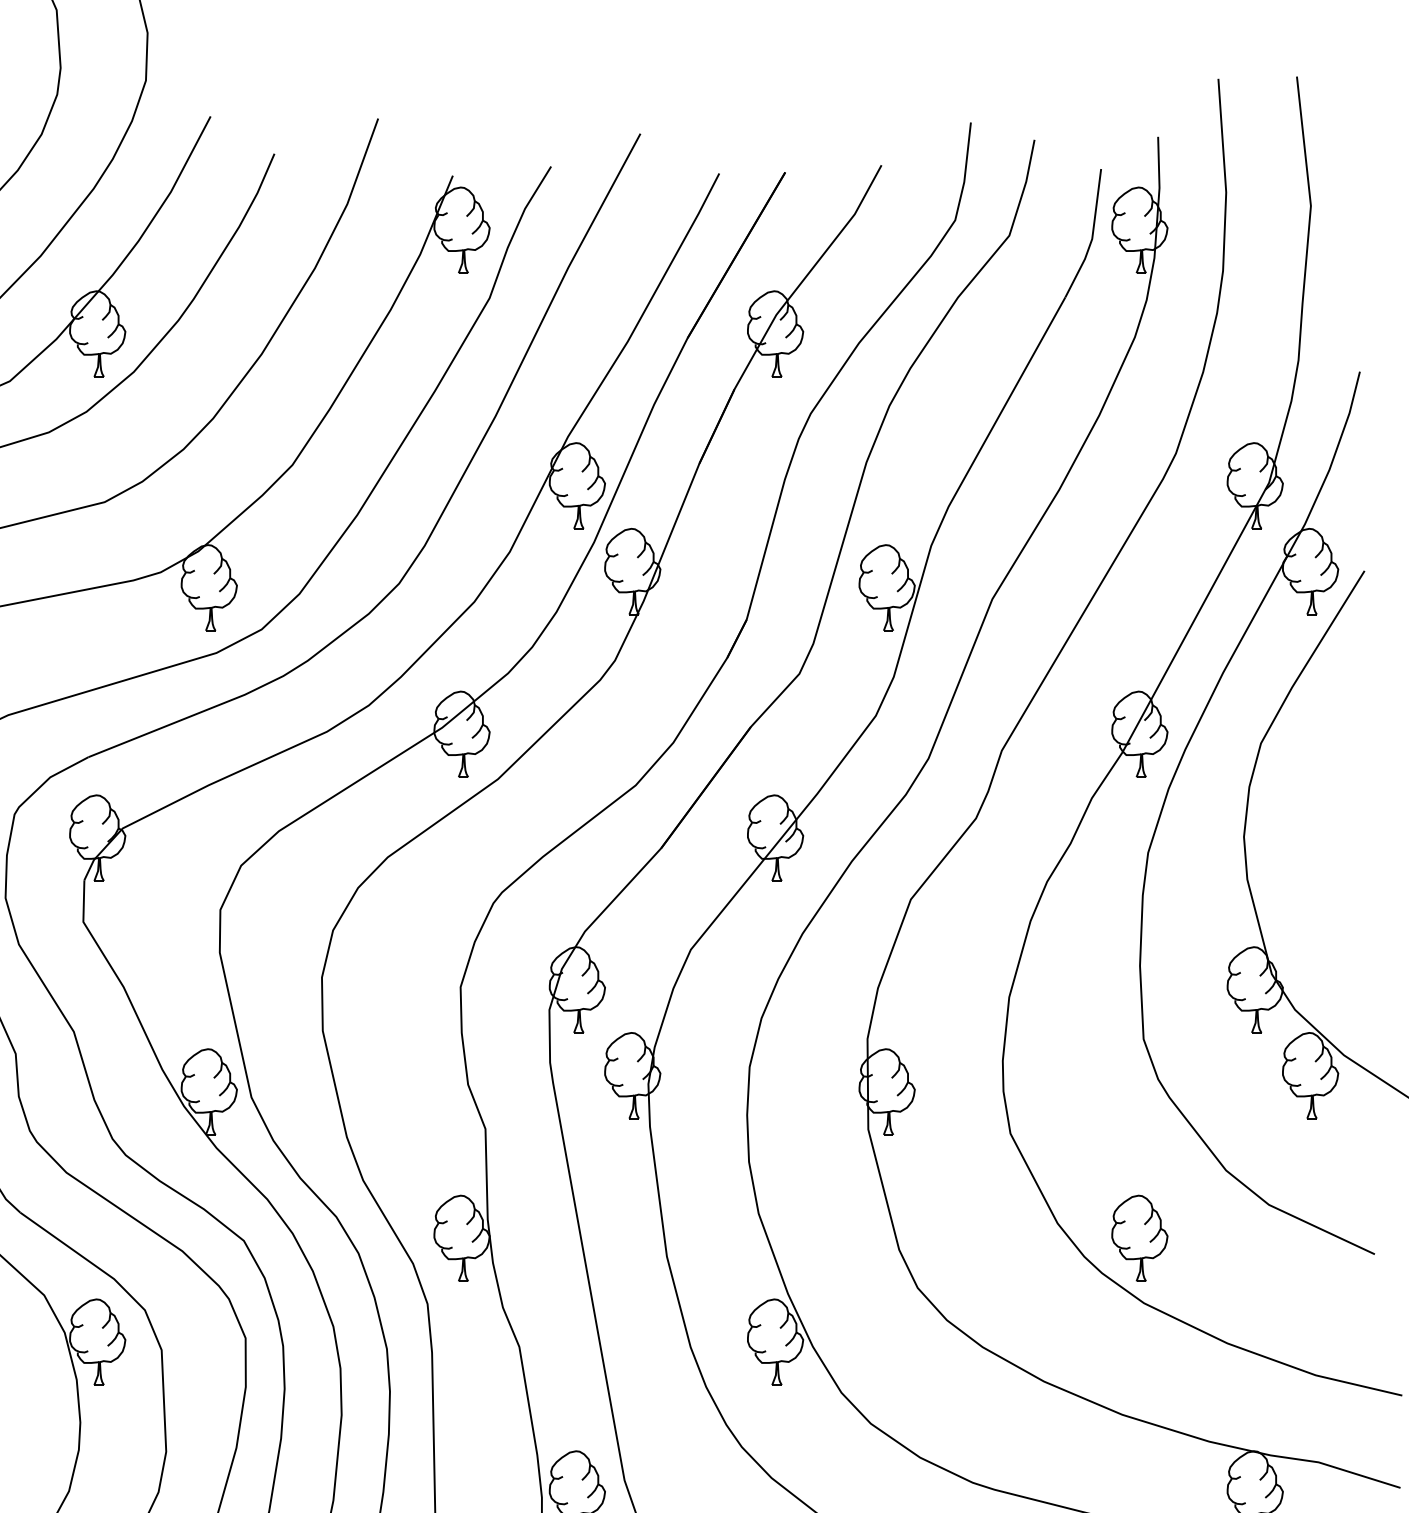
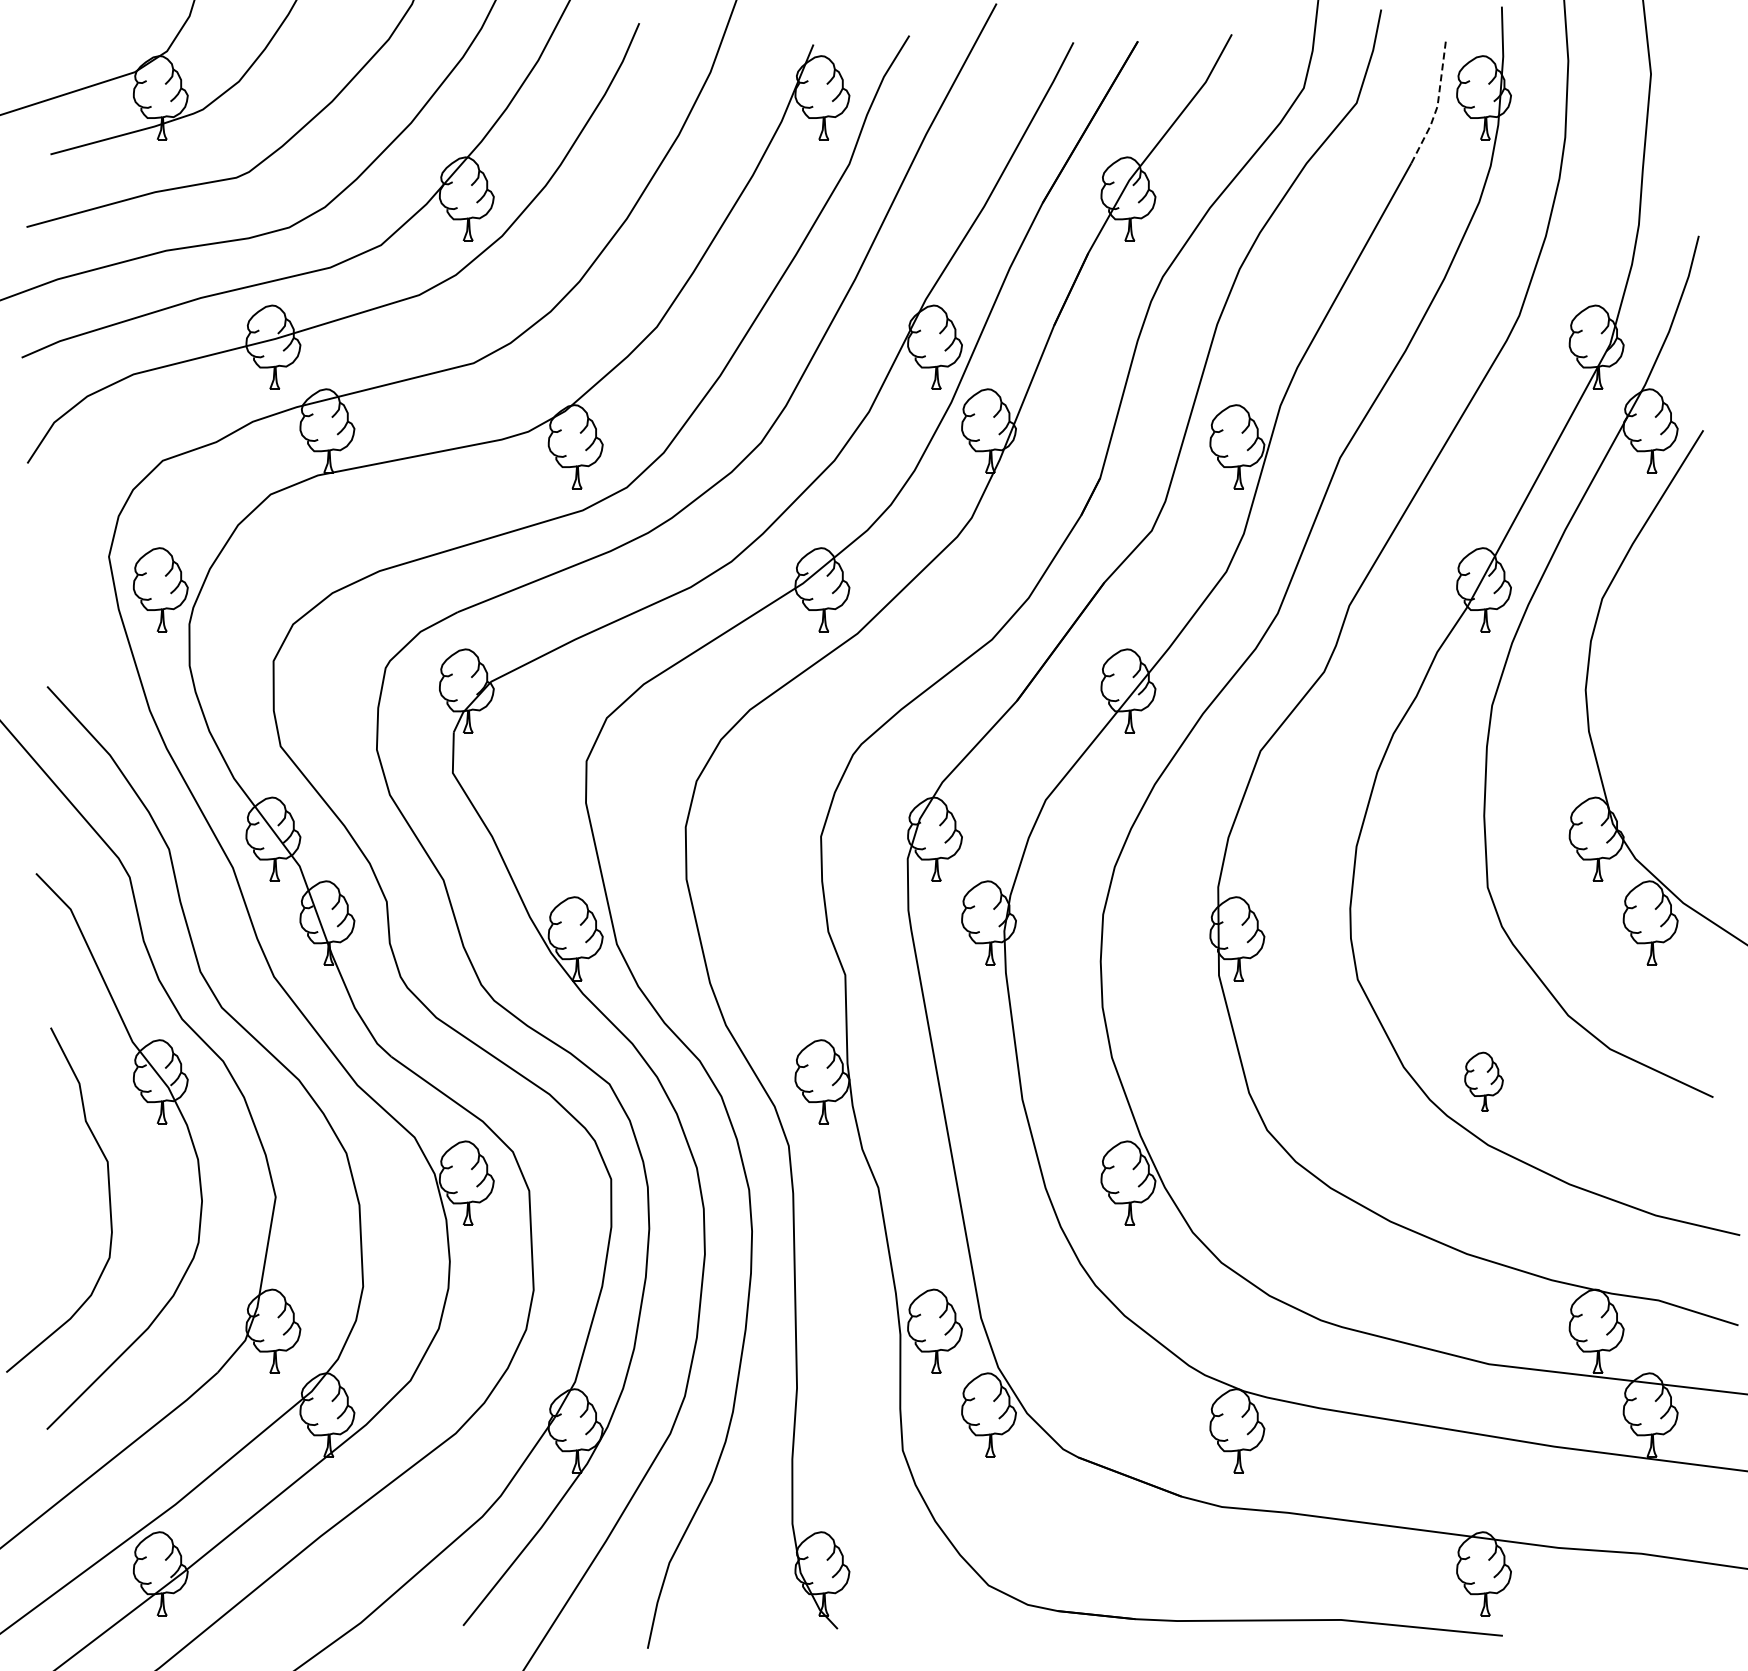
line: (1092, 237) -> (1437, 104), solid -> dashed
part: (1139, 1238) -> (1483, 1081), size x0.7

